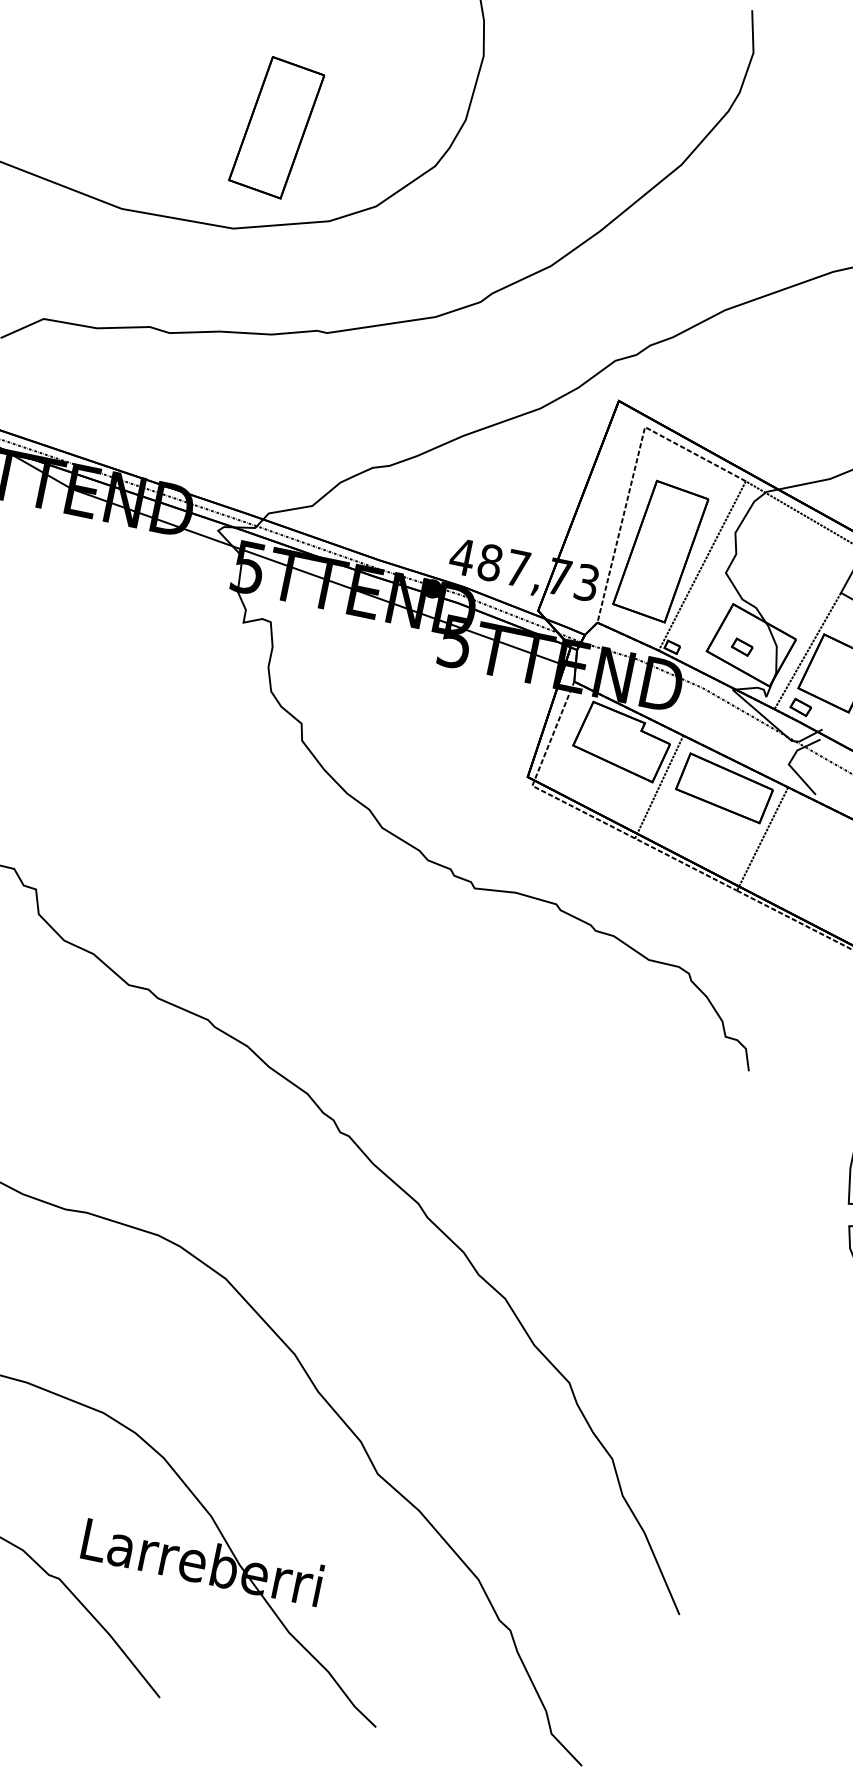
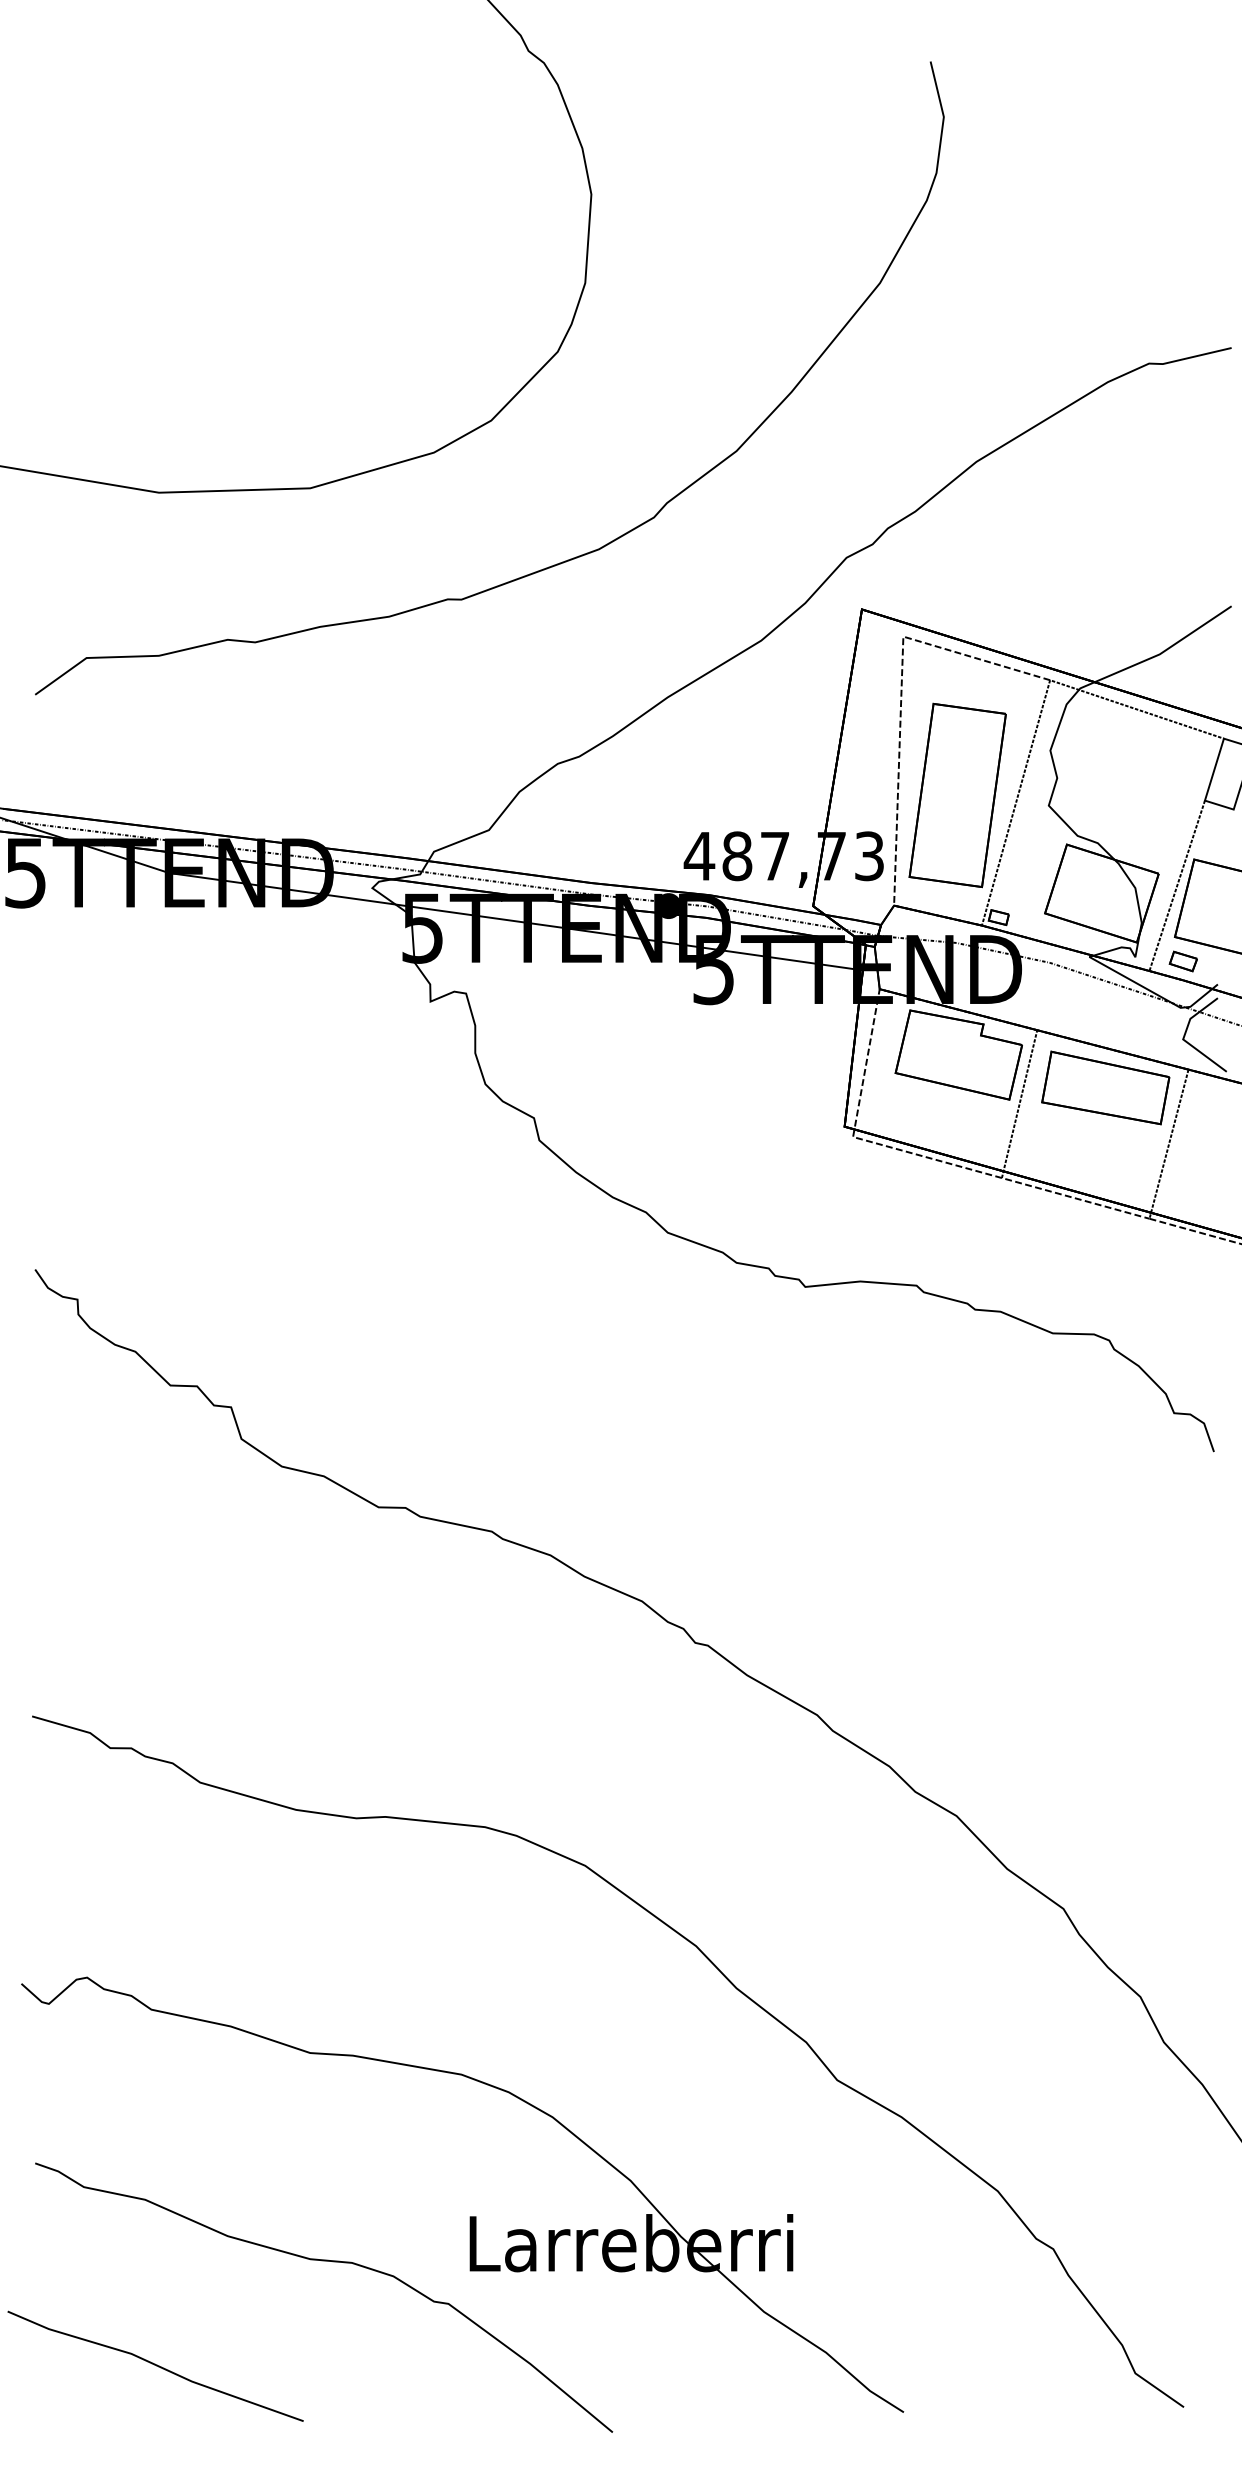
part: (276, 127) -> (339, 344), removed
part: (741, 647) -> (1089, 898), removed

